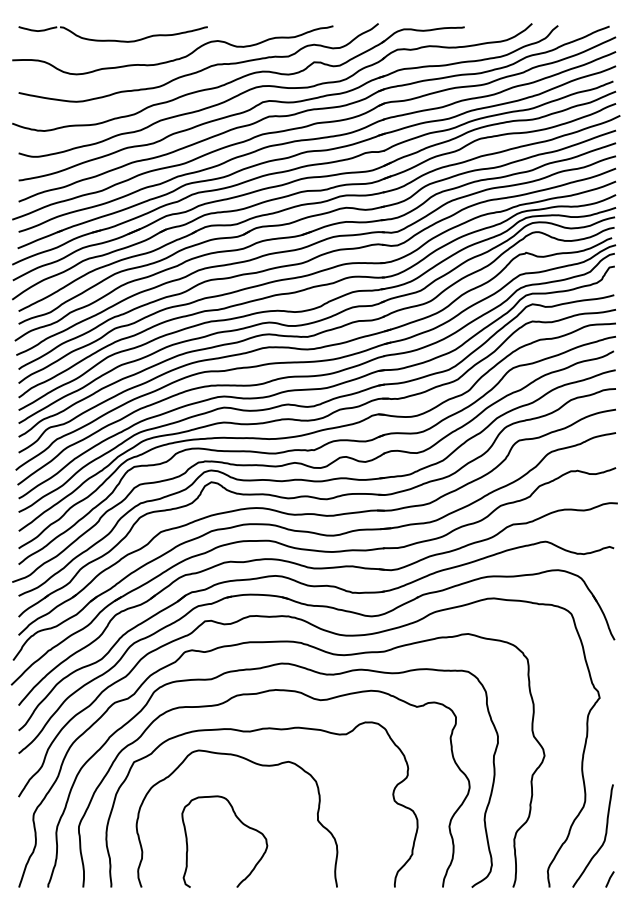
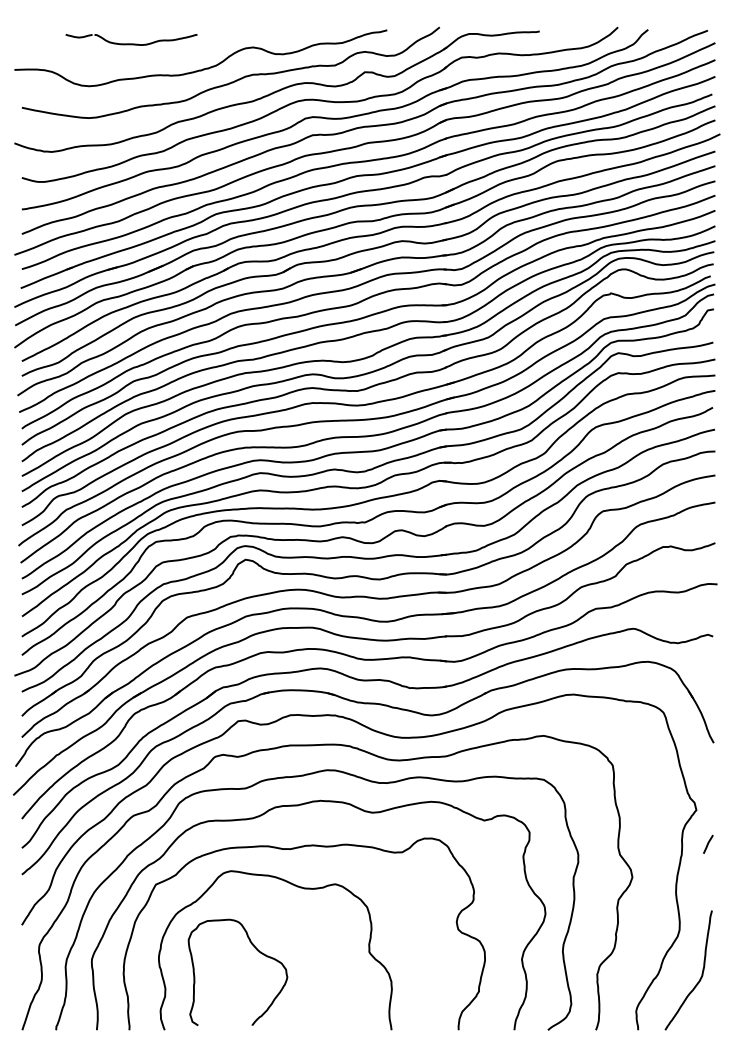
part: (112, 34) -> (130, 39), size x0.6
curve: (241, 823) -> (257, 951), moved
line: (609, 879) -> (707, 844), moved

